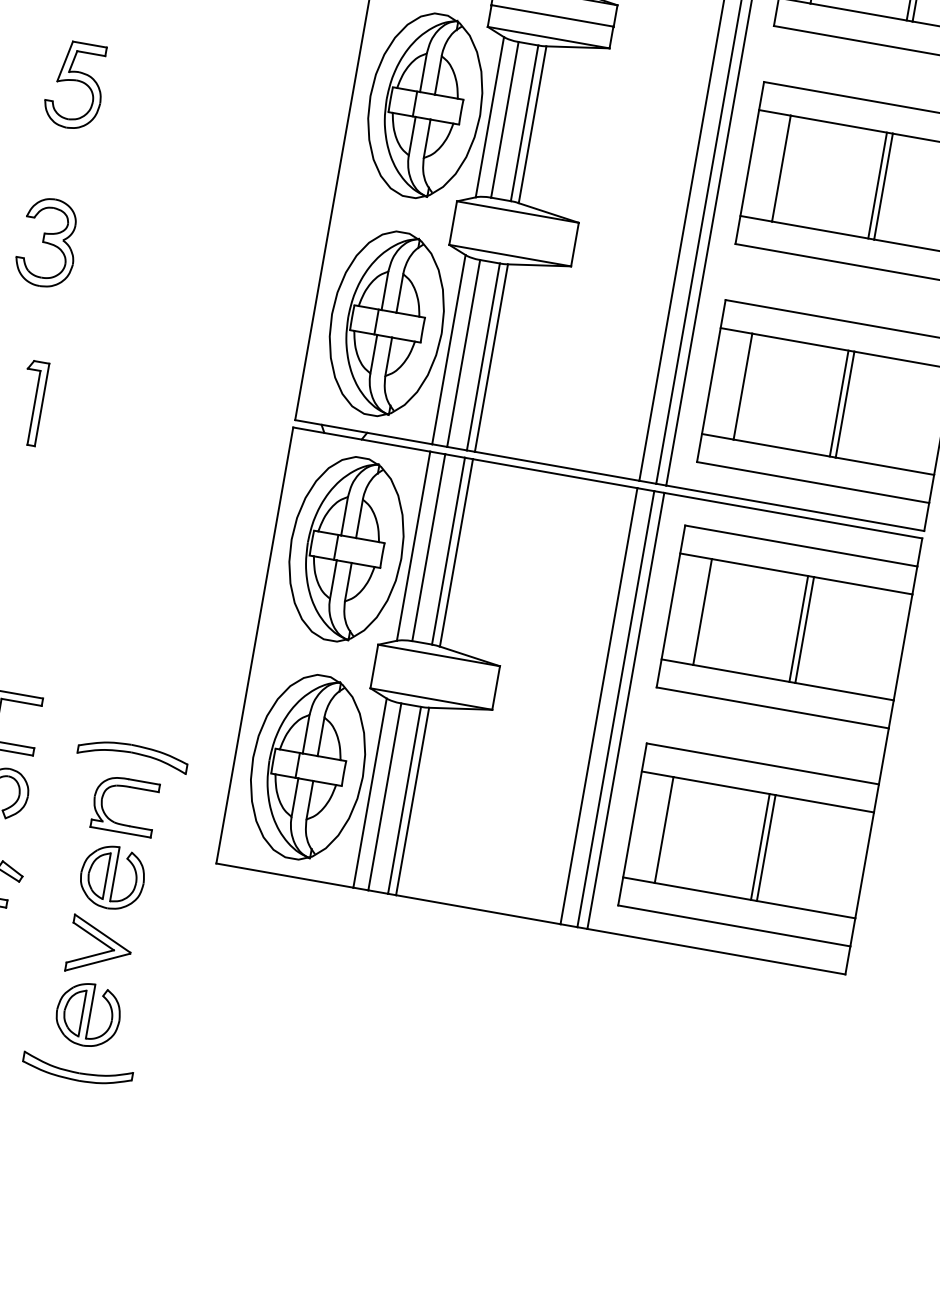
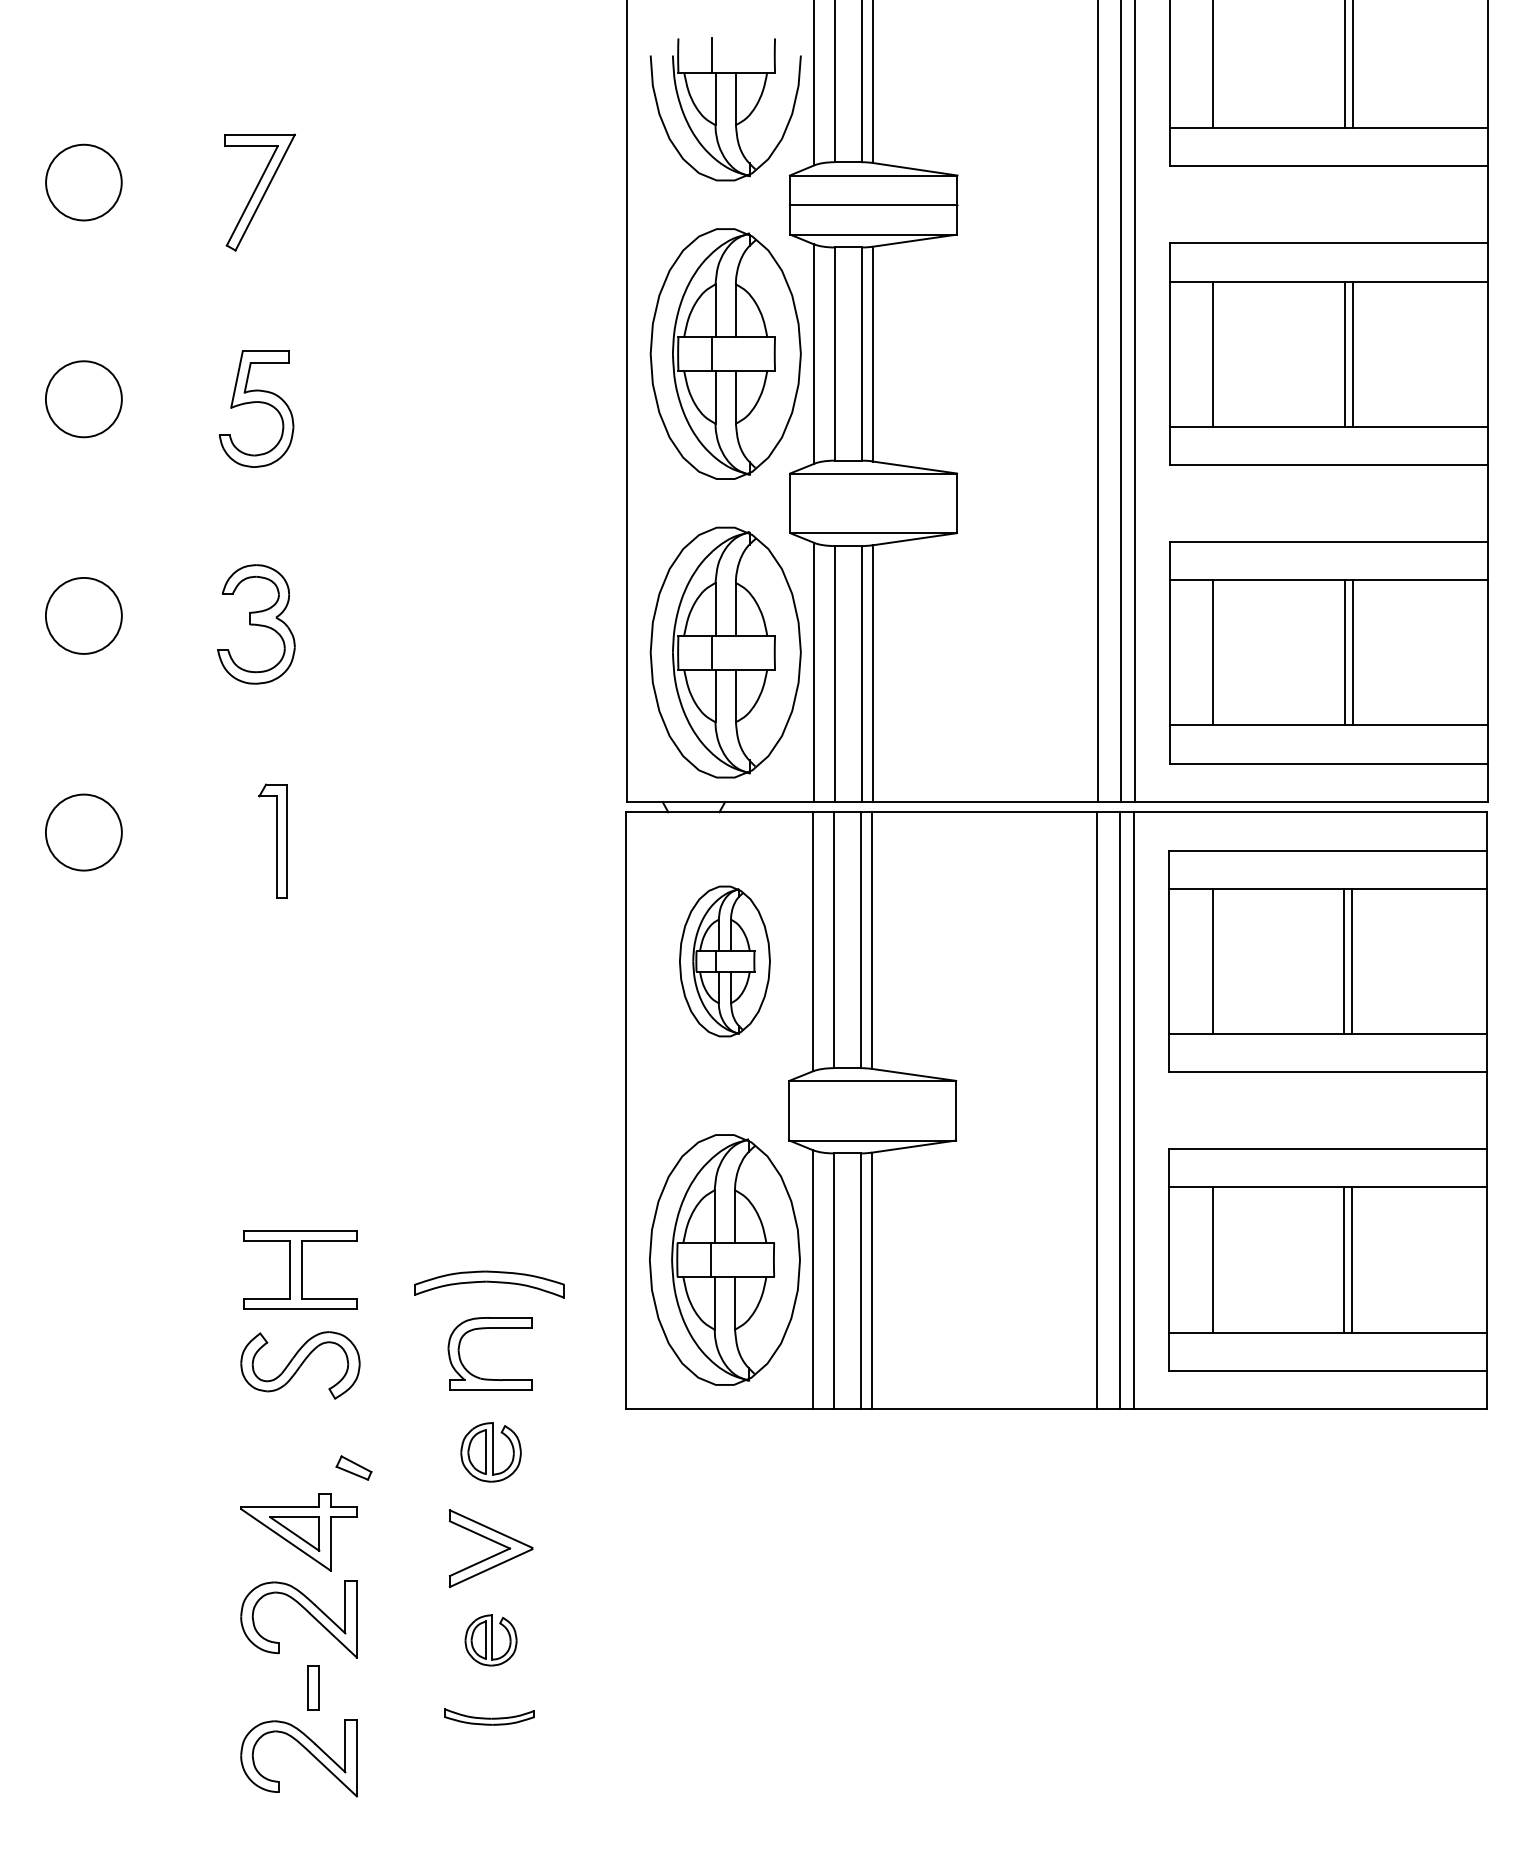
part: (346, 549) -> (724, 961), size x0.6
part: (112, 877) -> (490, 1452), size x0.7
part: (87, 1014) -> (490, 1640), size x0.6
part: (77, 1070) -> (489, 1716), size x0.6

